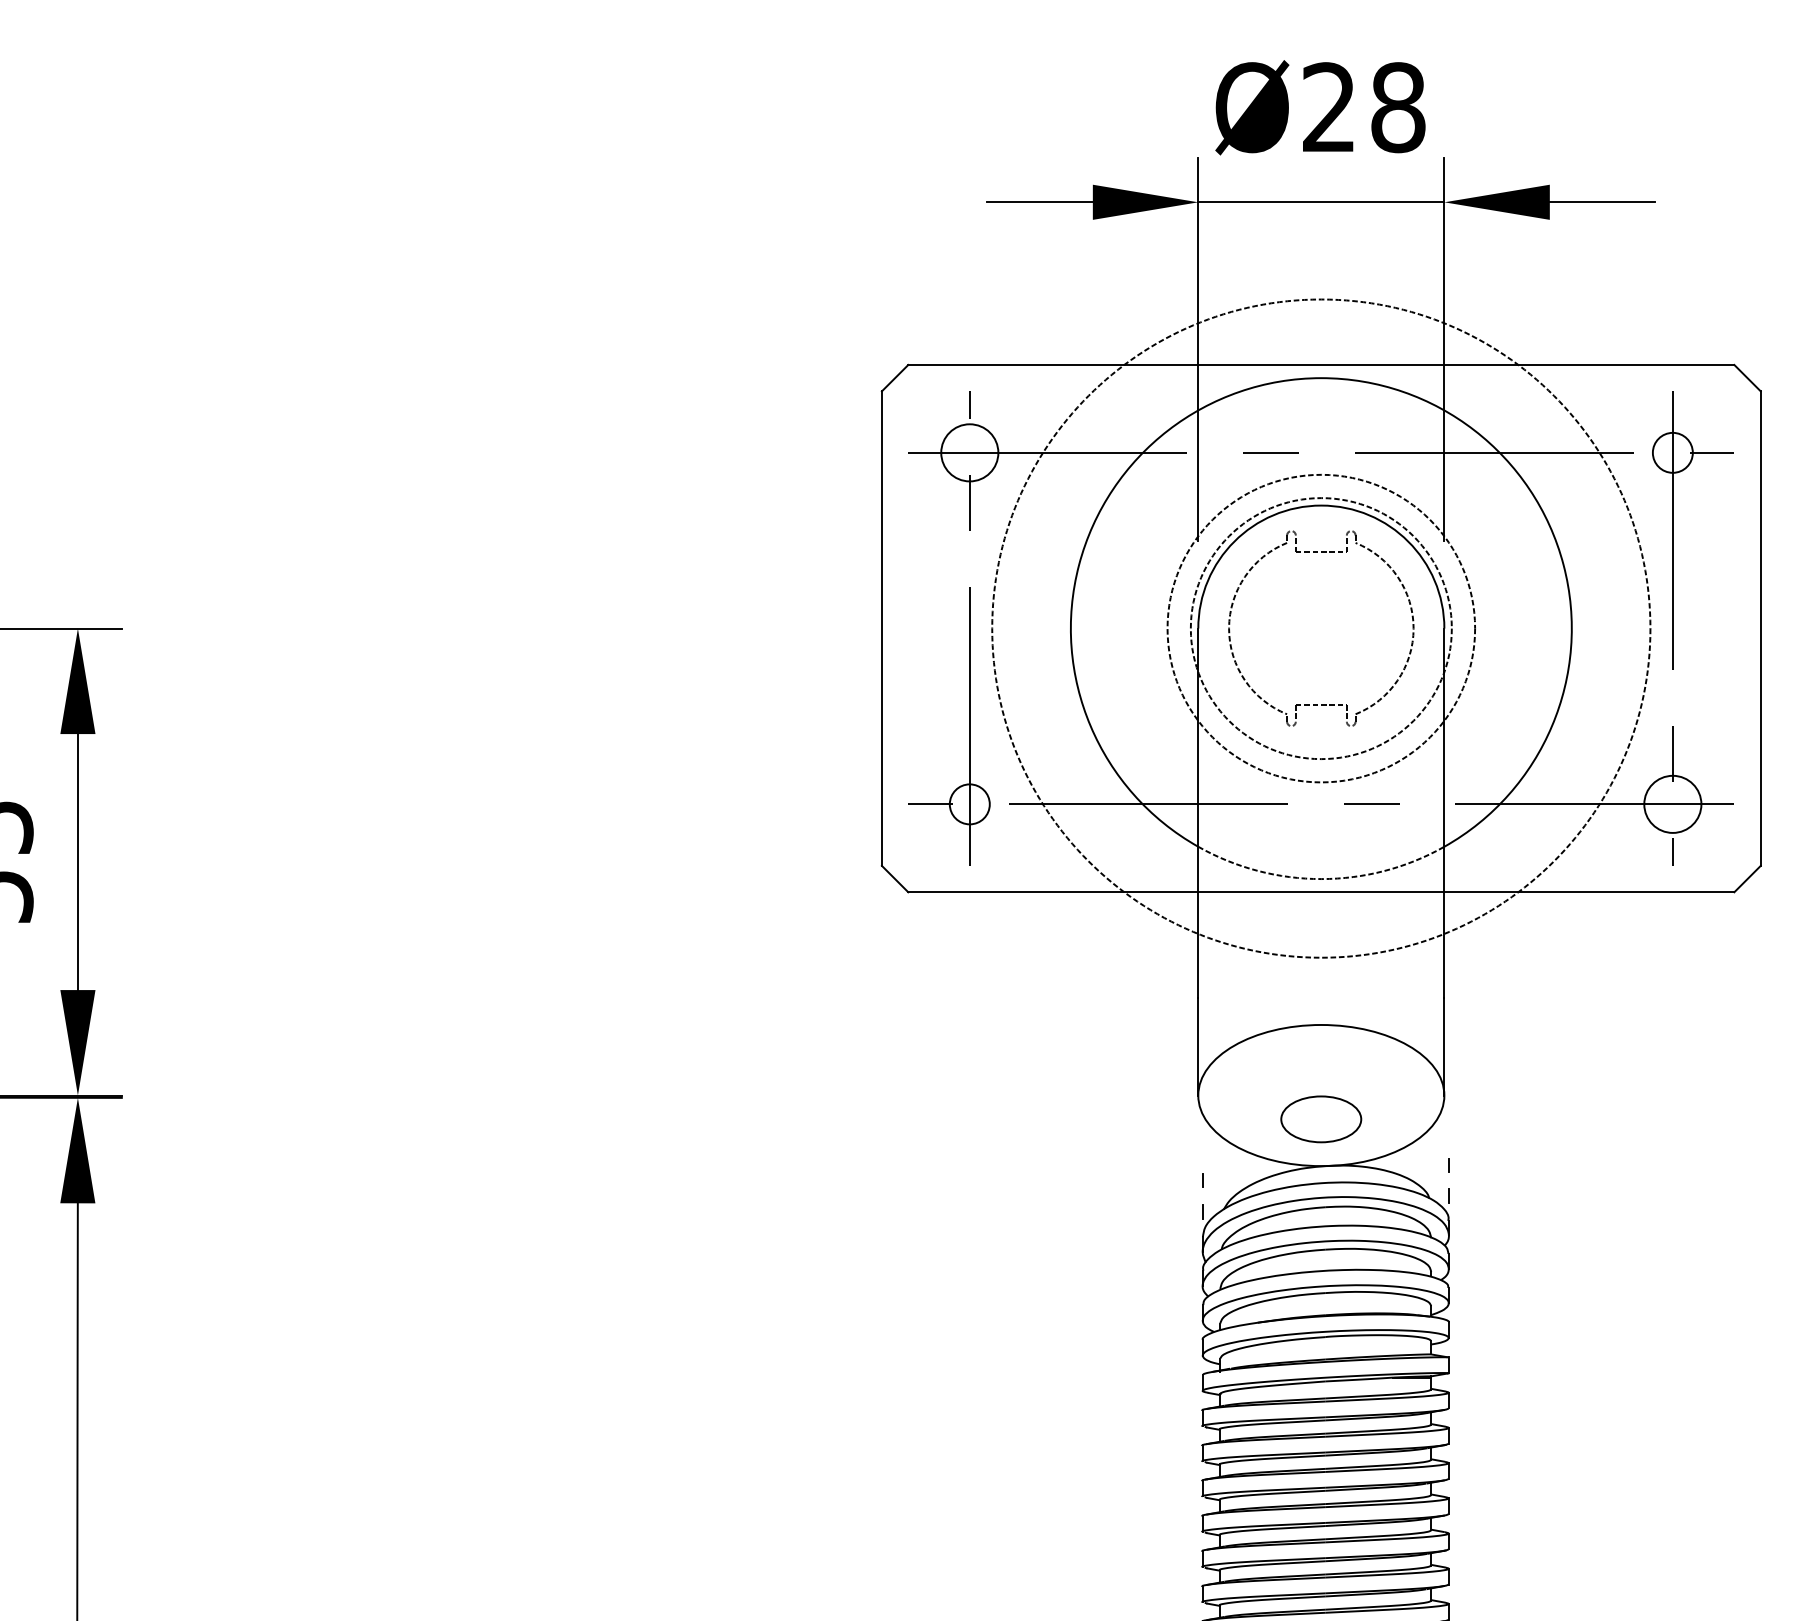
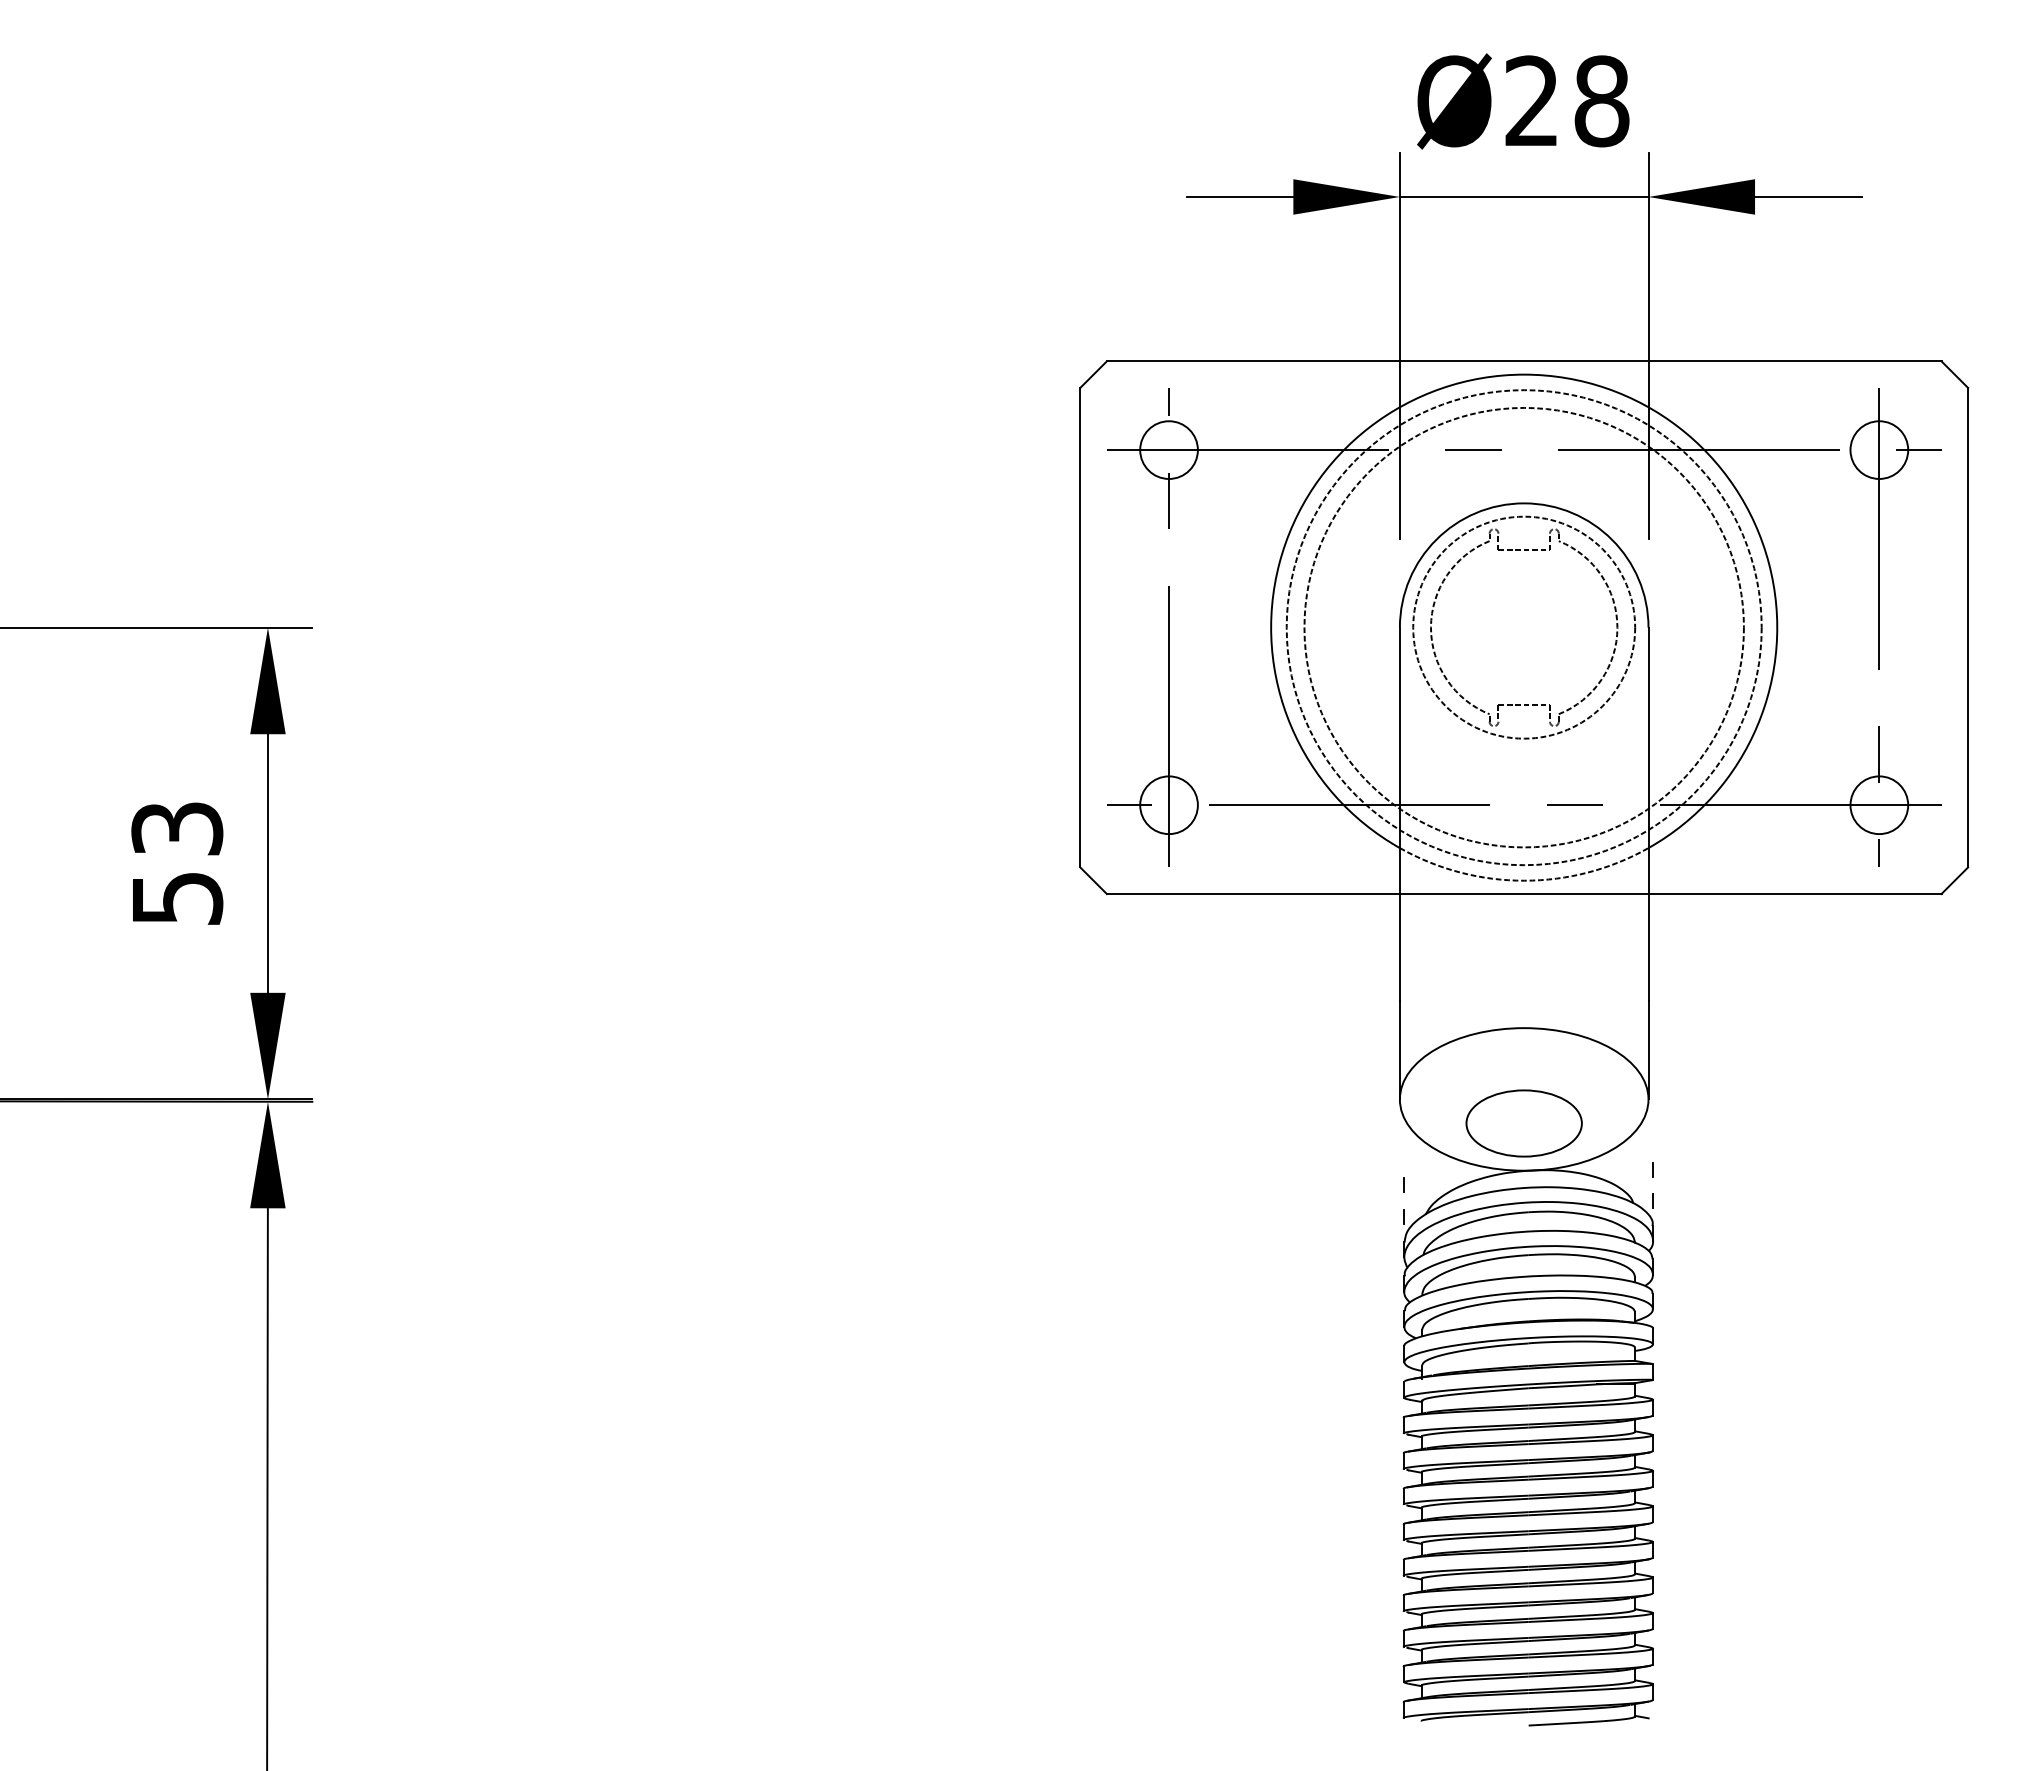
circle: (1673, 452) -> (1879, 449), size x1.43
circle: (1320, 628) -> (1523, 627), size x0.71
circle: (1320, 628) -> (1523, 627), size x1.67
circle: (1321, 628) -> (1524, 627), size x0.71
circle: (969, 804) -> (1168, 805), size x1.43
part: (1320, 1119) -> (1523, 1123), size x1.43

